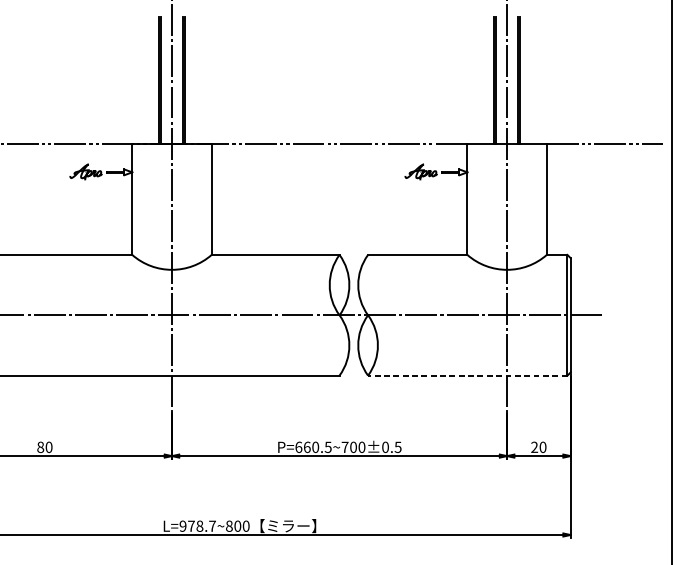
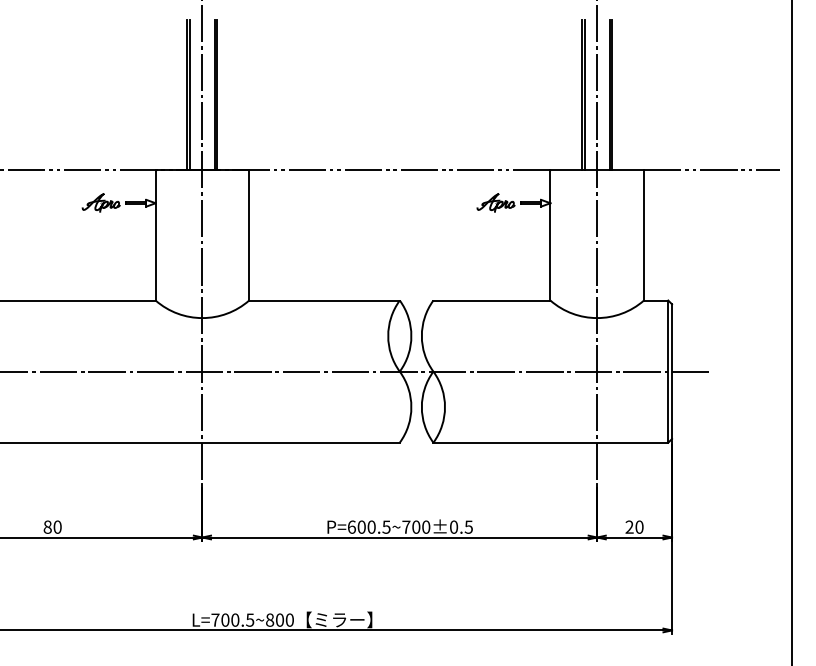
line: (467, 375) -> (550, 442), dashed -> solid
text: (307, 446) -> (361, 526), P=660.5~700±0.5 -> P=600.5~700±0.5
text: (197, 525) -> (232, 619), L=978.7~800 -> L=700.5~800

